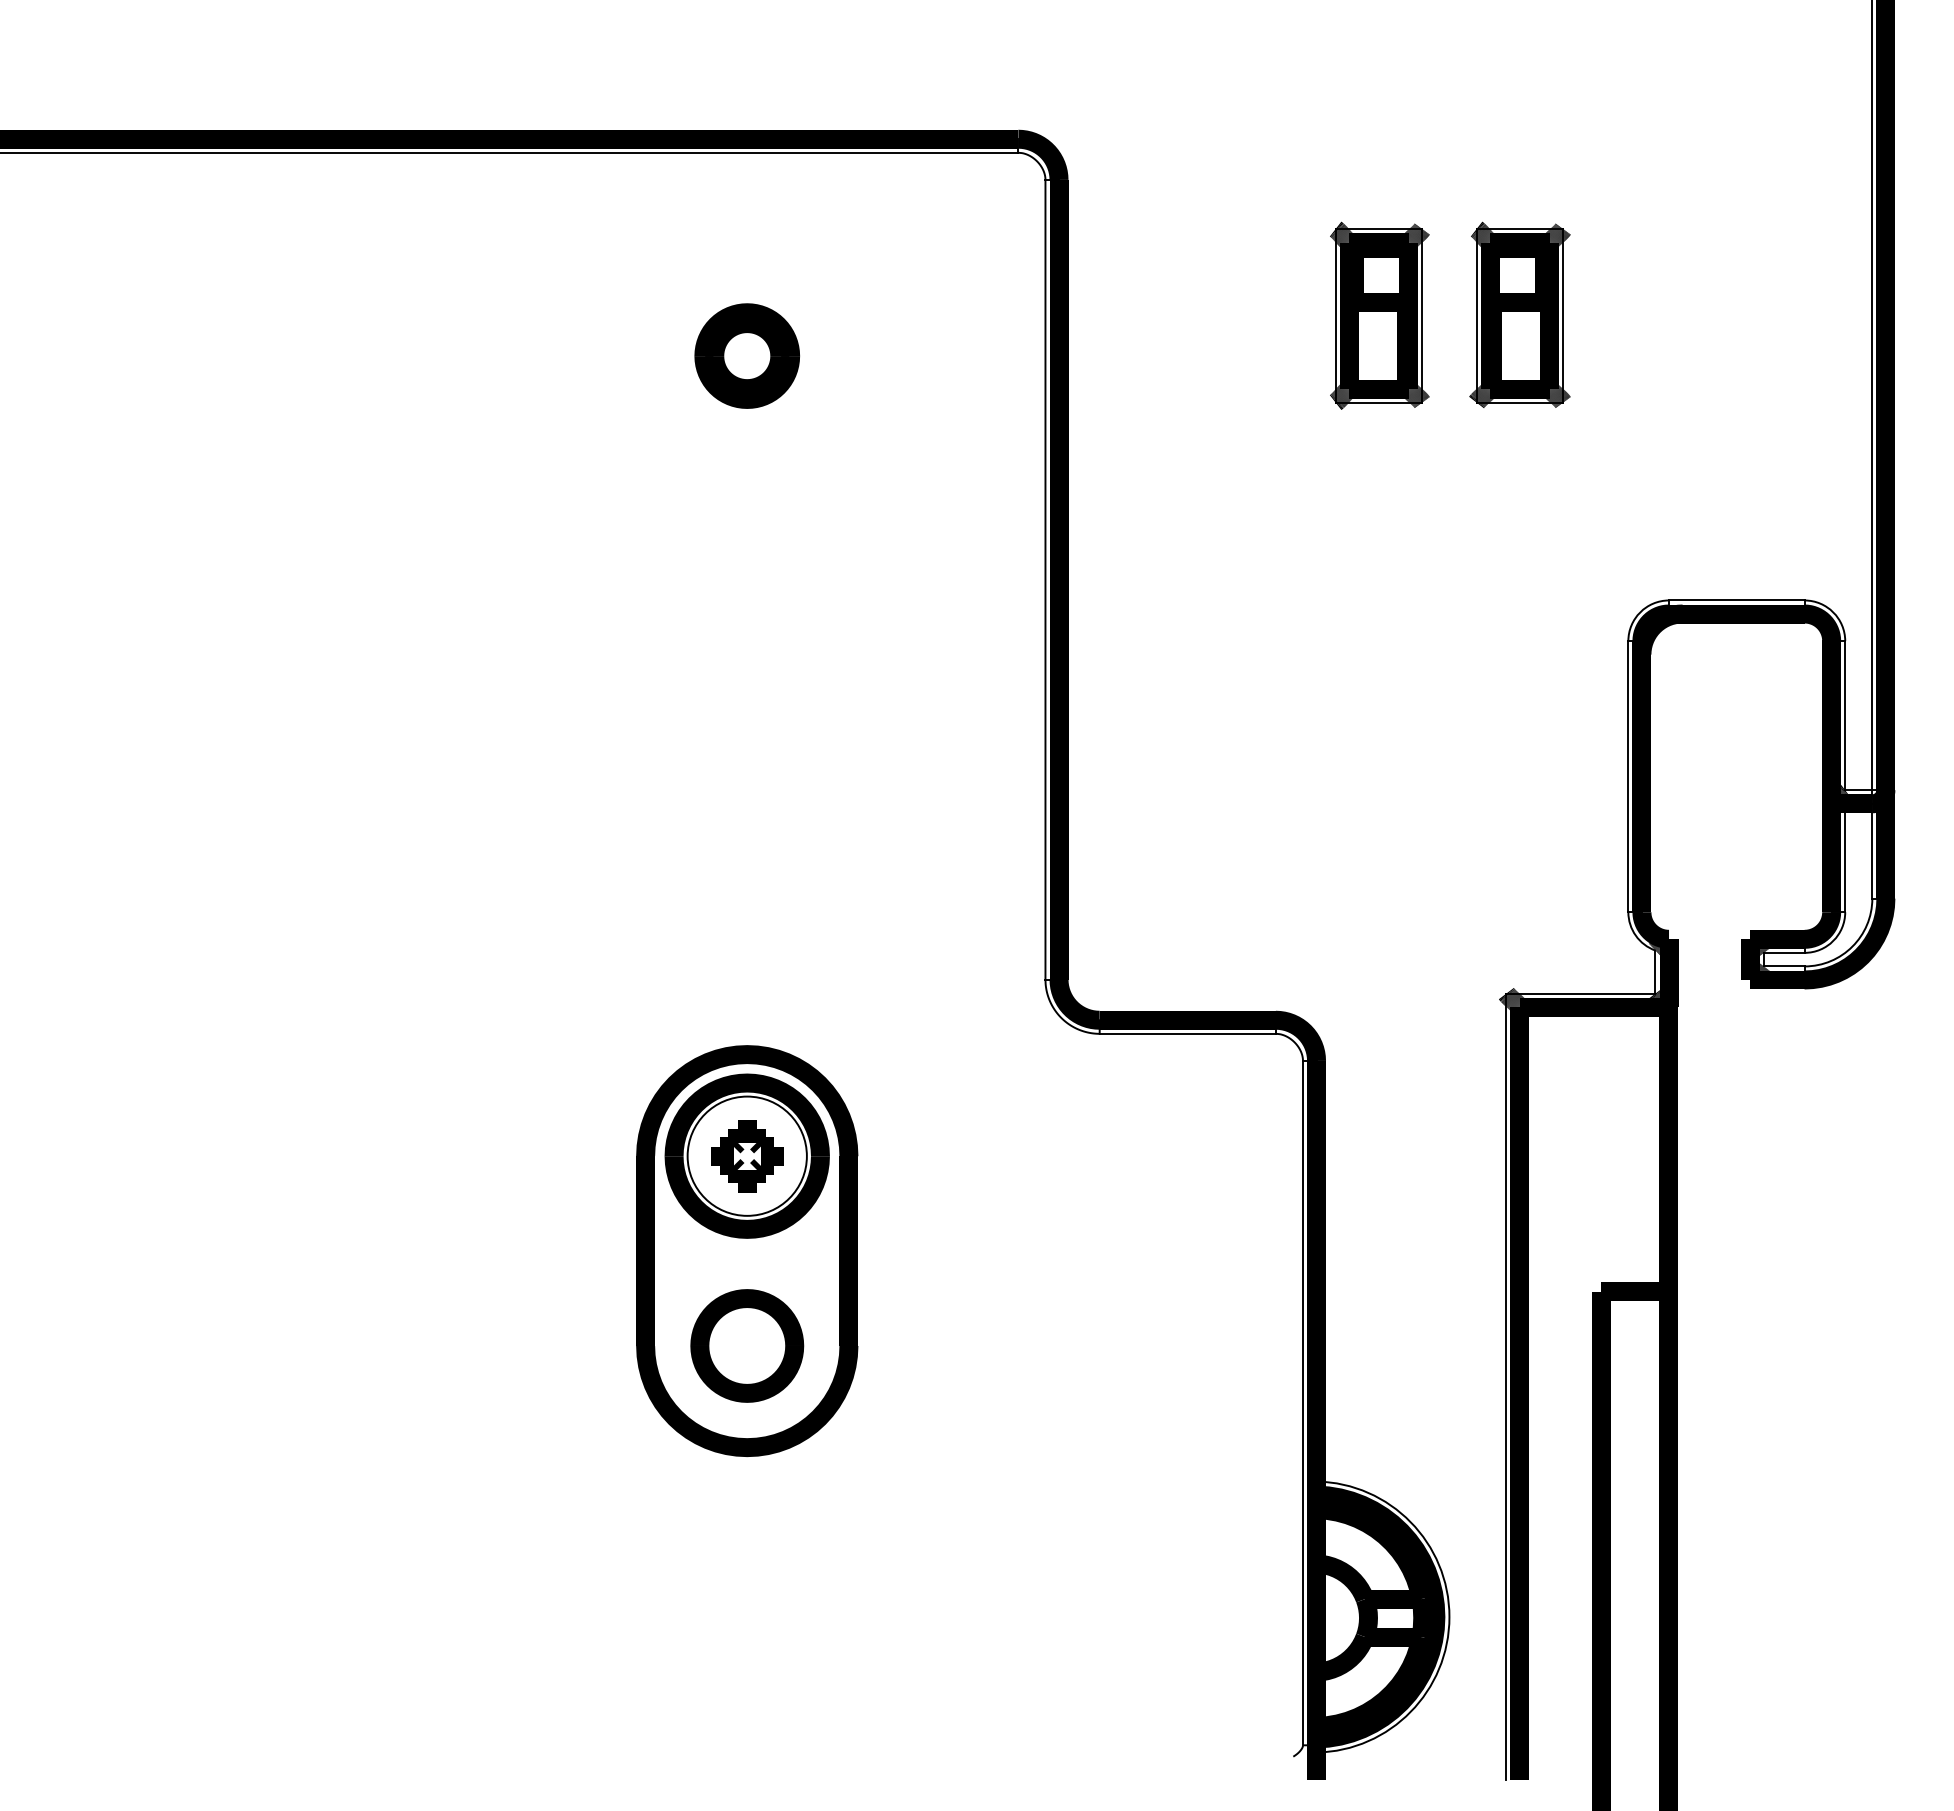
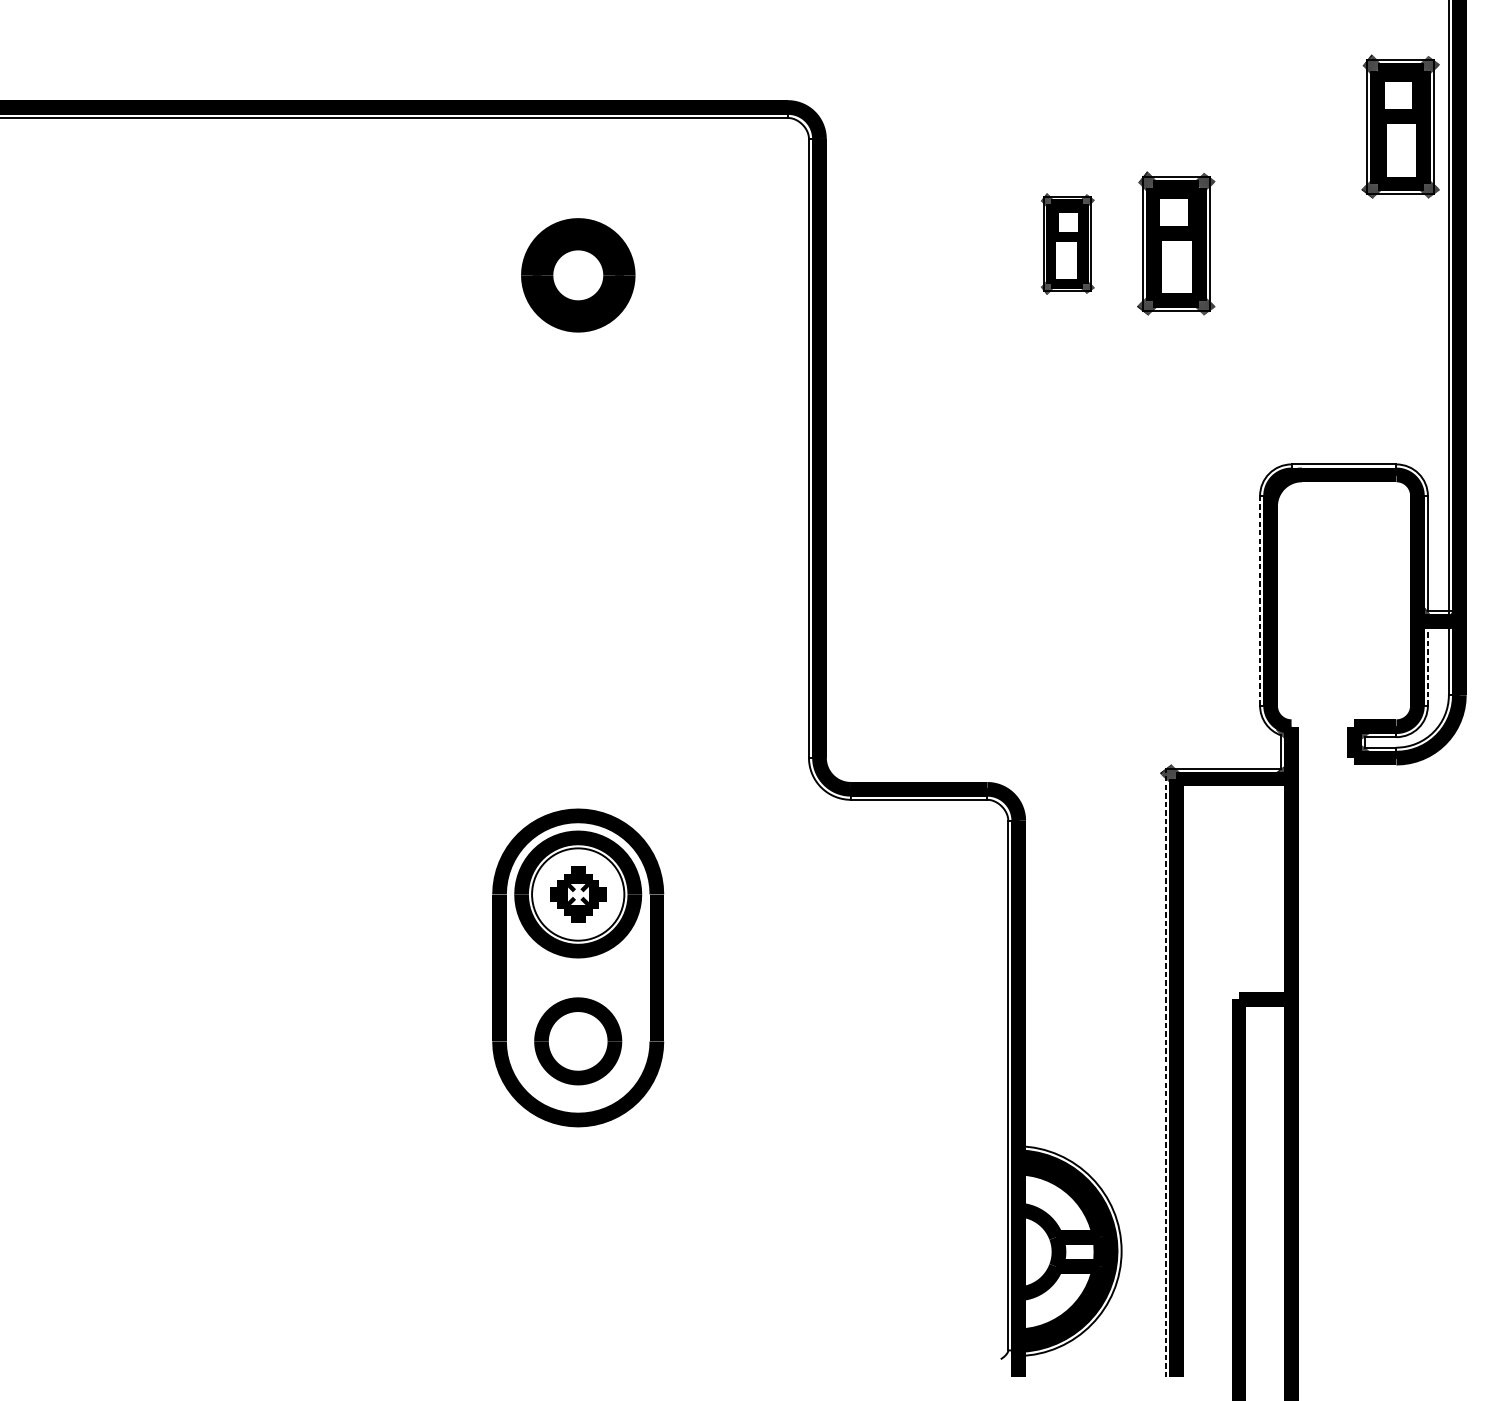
part: (1809, 163) -> (1400, 126), added
part: (1379, 315) -> (1067, 243), size x0.7
part: (746, 355) -> (577, 274), size x1.4
line: (1628, 776) -> (1260, 600), solid -> dashed
line: (1845, 857) -> (1428, 663), solid -> dashed
line: (1506, 1386) -> (1165, 1072), solid -> dashed

